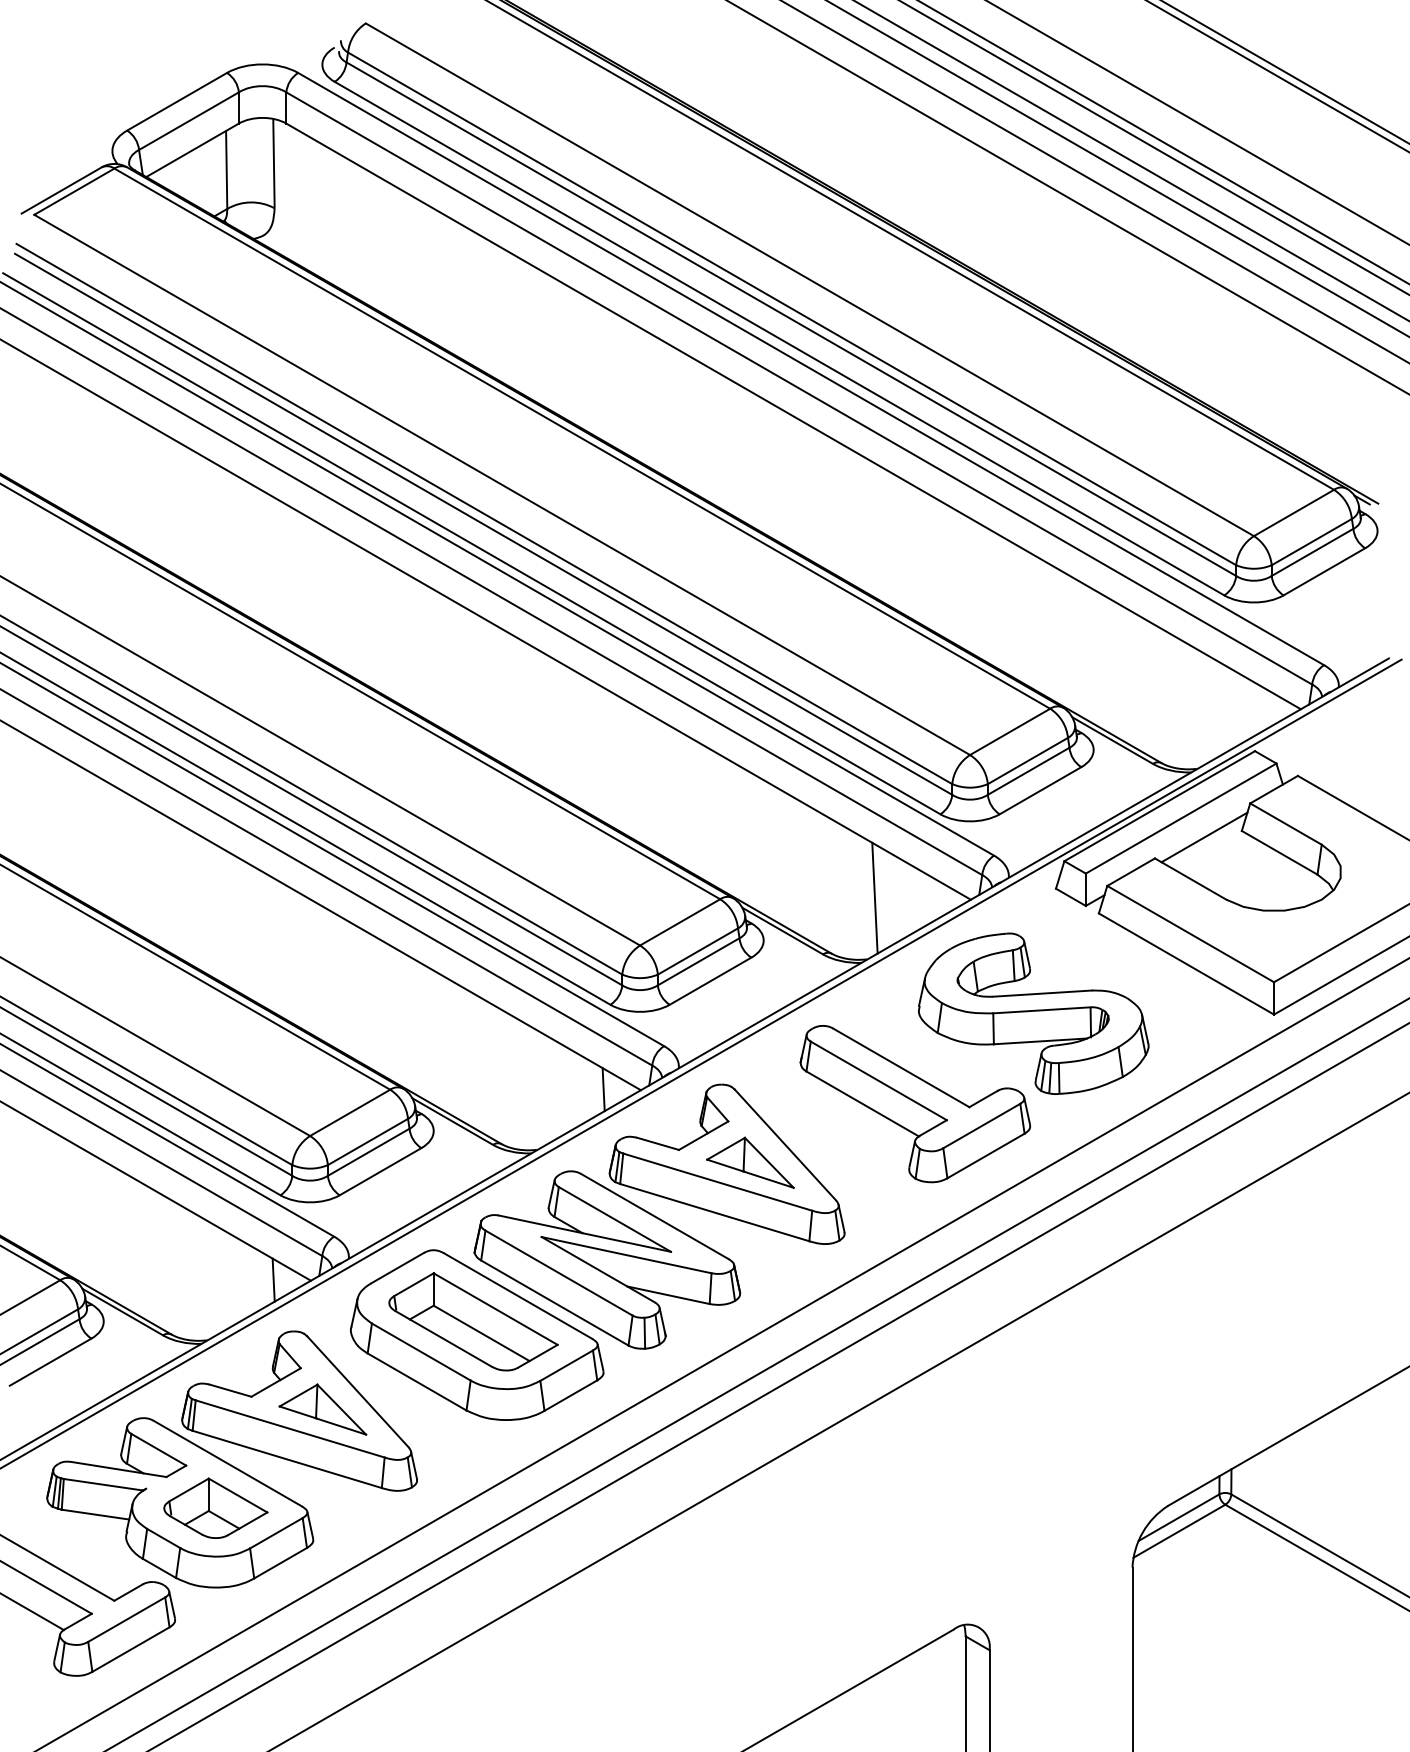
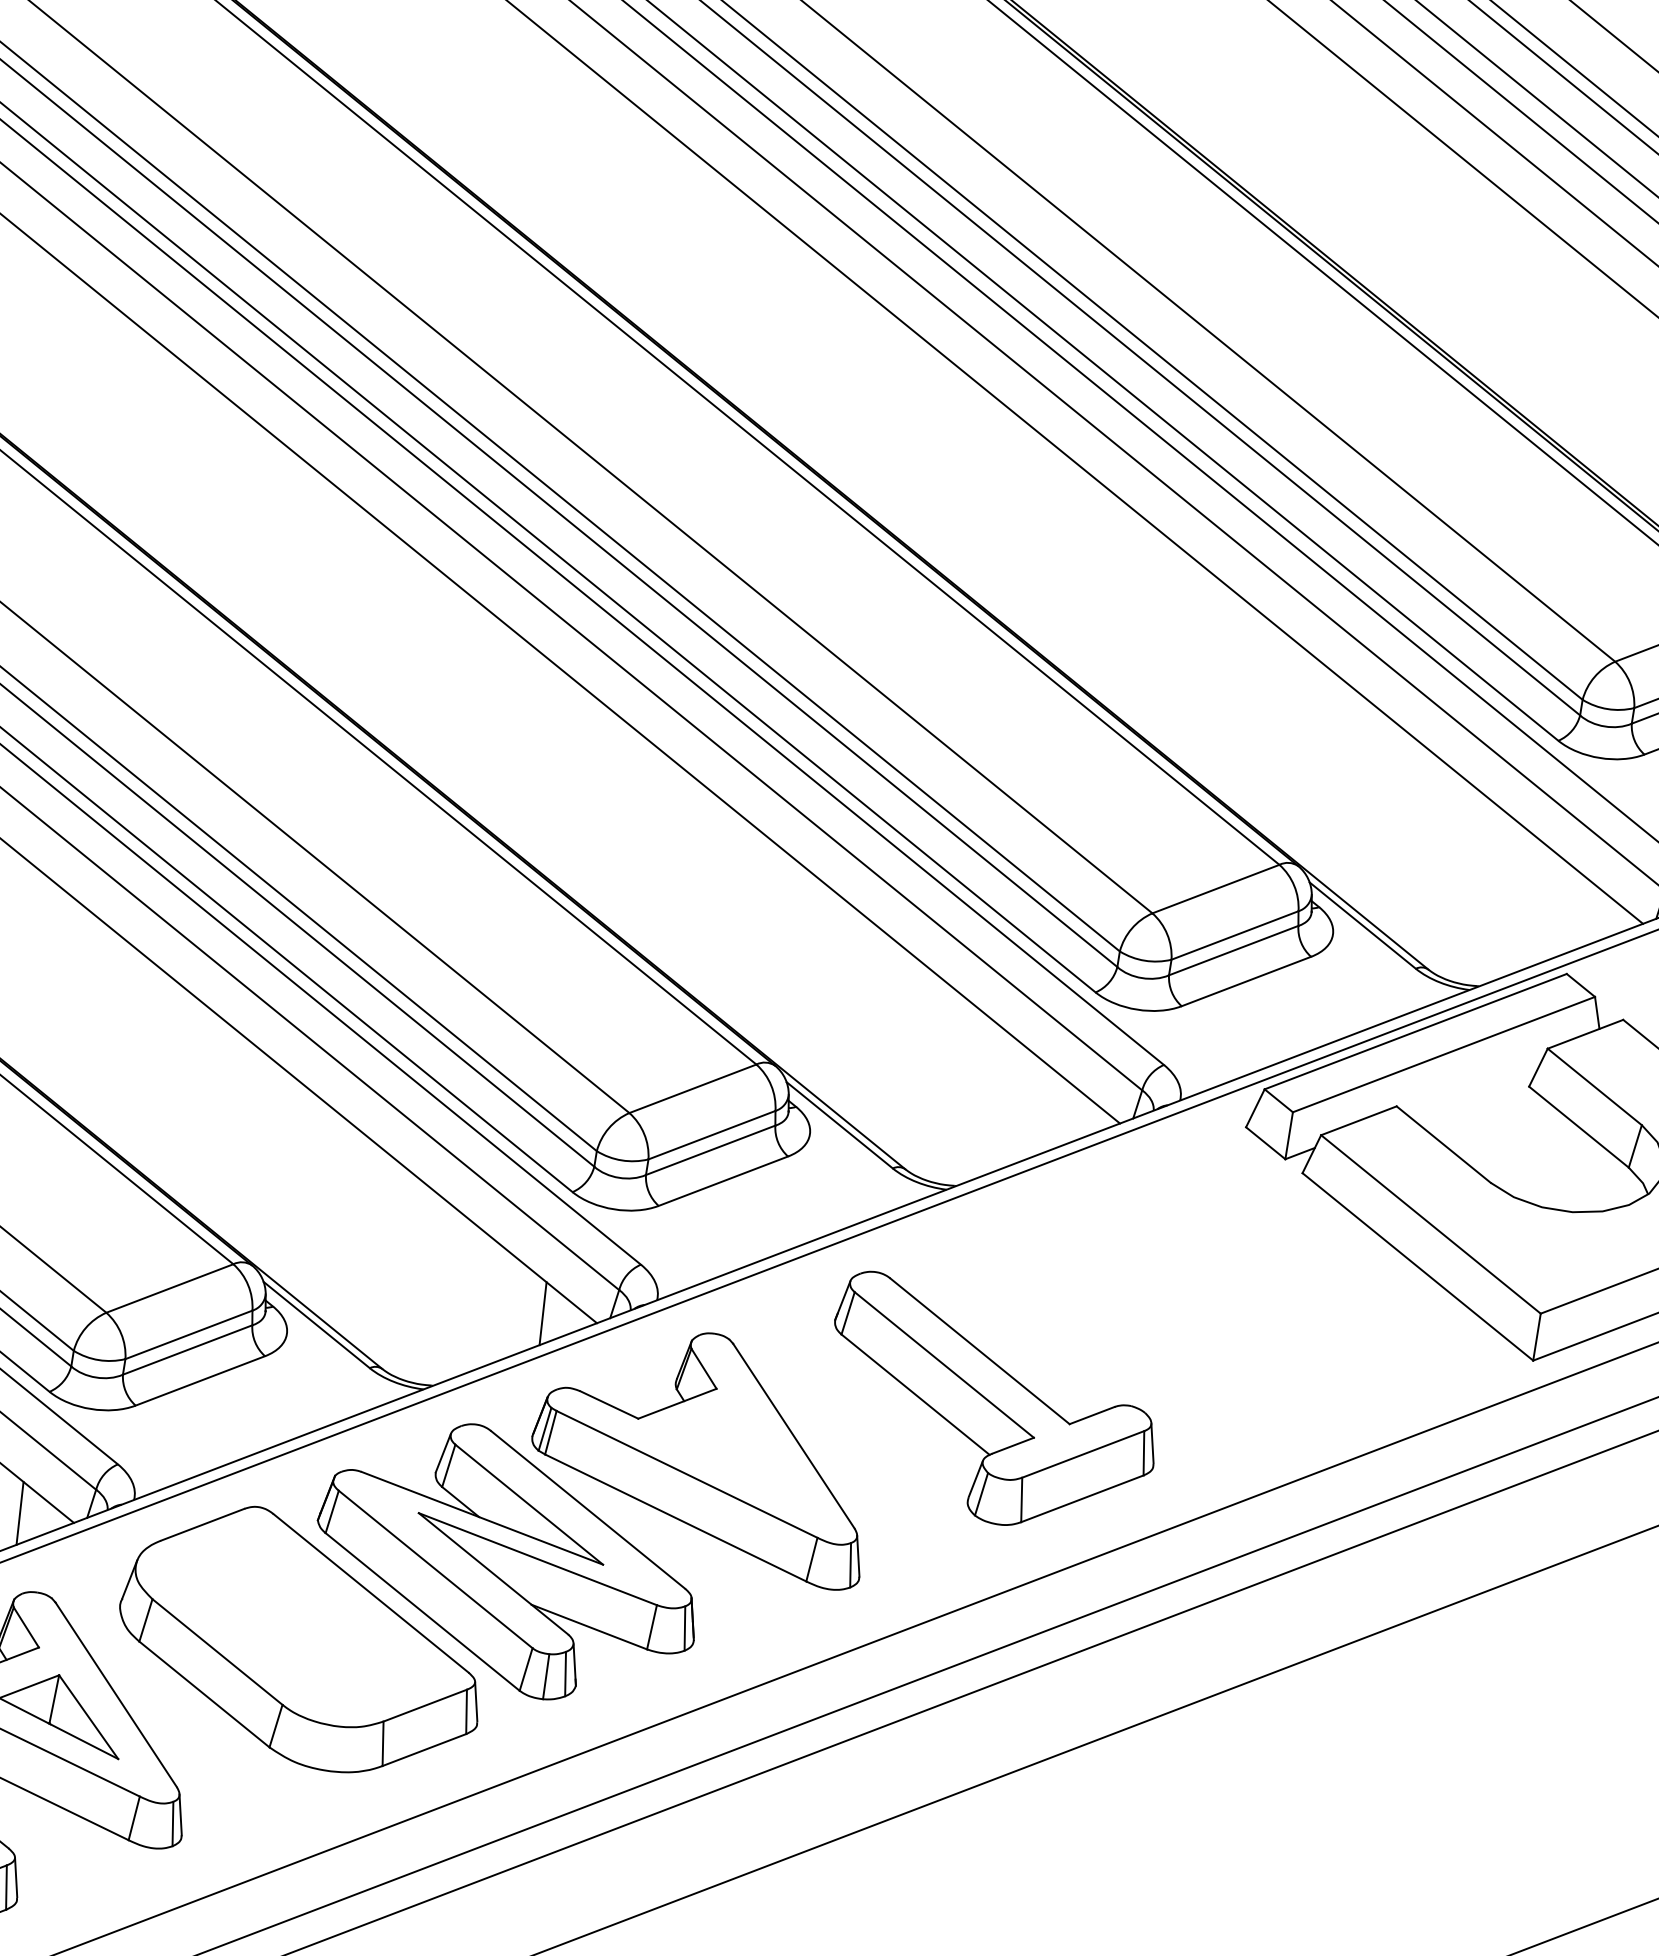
line: (1204, 837) -> (1473, 1087), removed
line: (874, 897) -> (980, 1097), removed
part: (1033, 1013) -> (1184, 1303), removed
part: (750, 1162) -> (739, 1453), removed
part: (473, 1321) -> (300, 1619), removed

